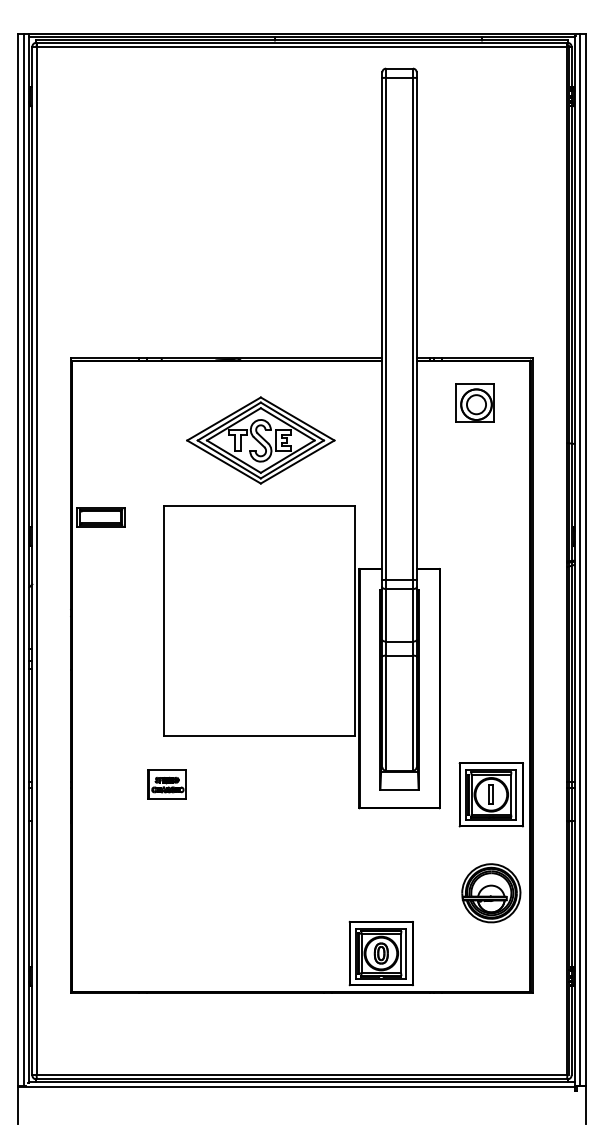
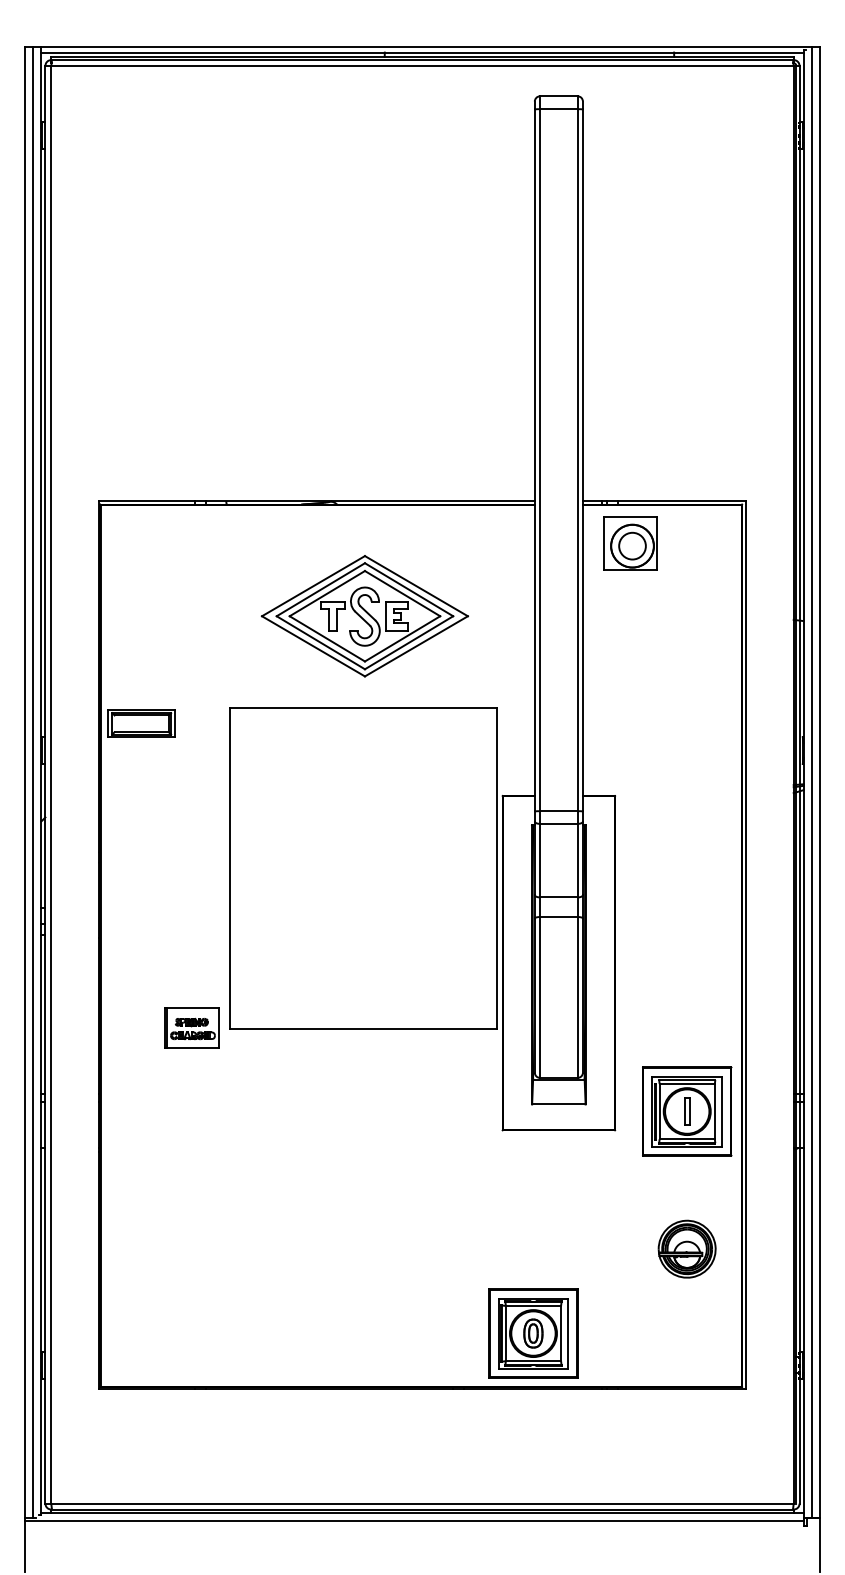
part: (475, 402) -> (630, 543), moved
part: (166, 783) -> (191, 1027), moved
part: (490, 892) -> (686, 1248), size x0.7

